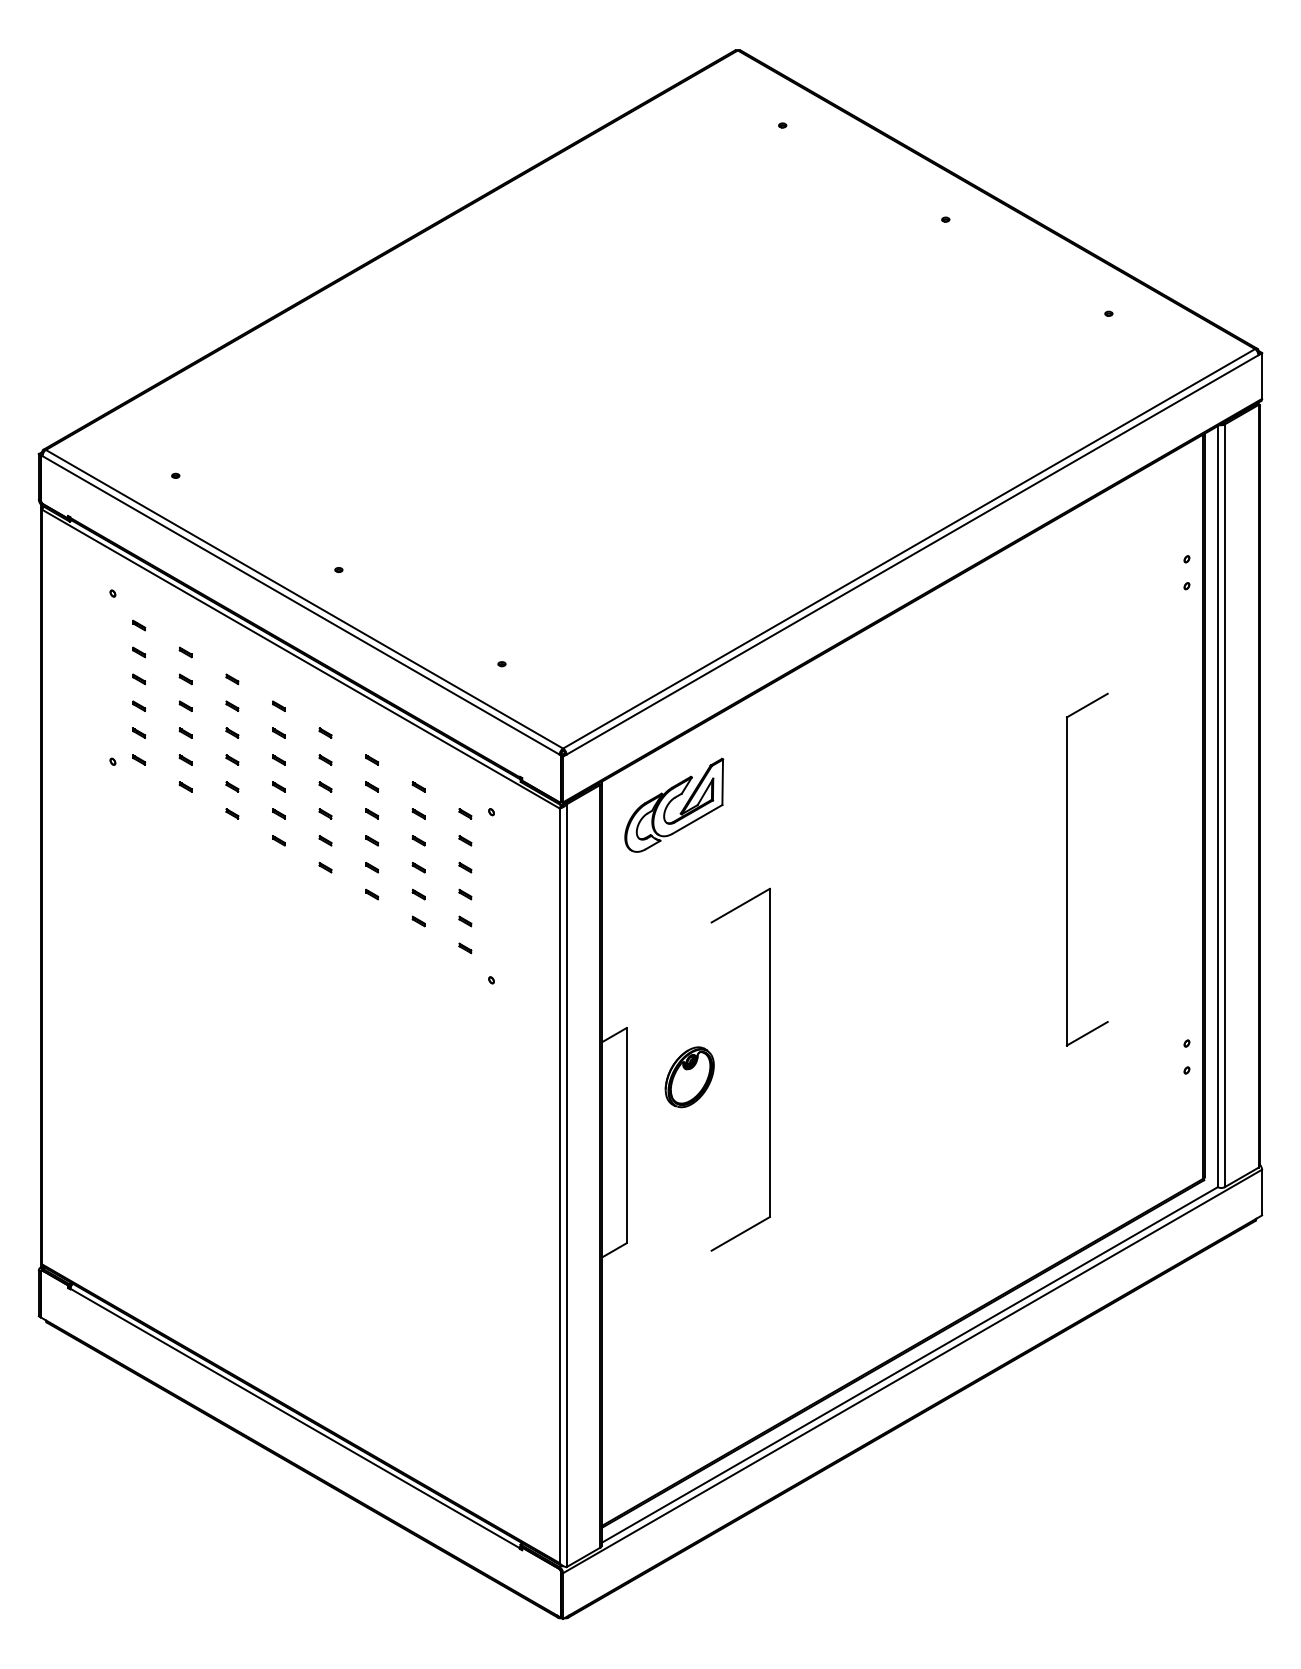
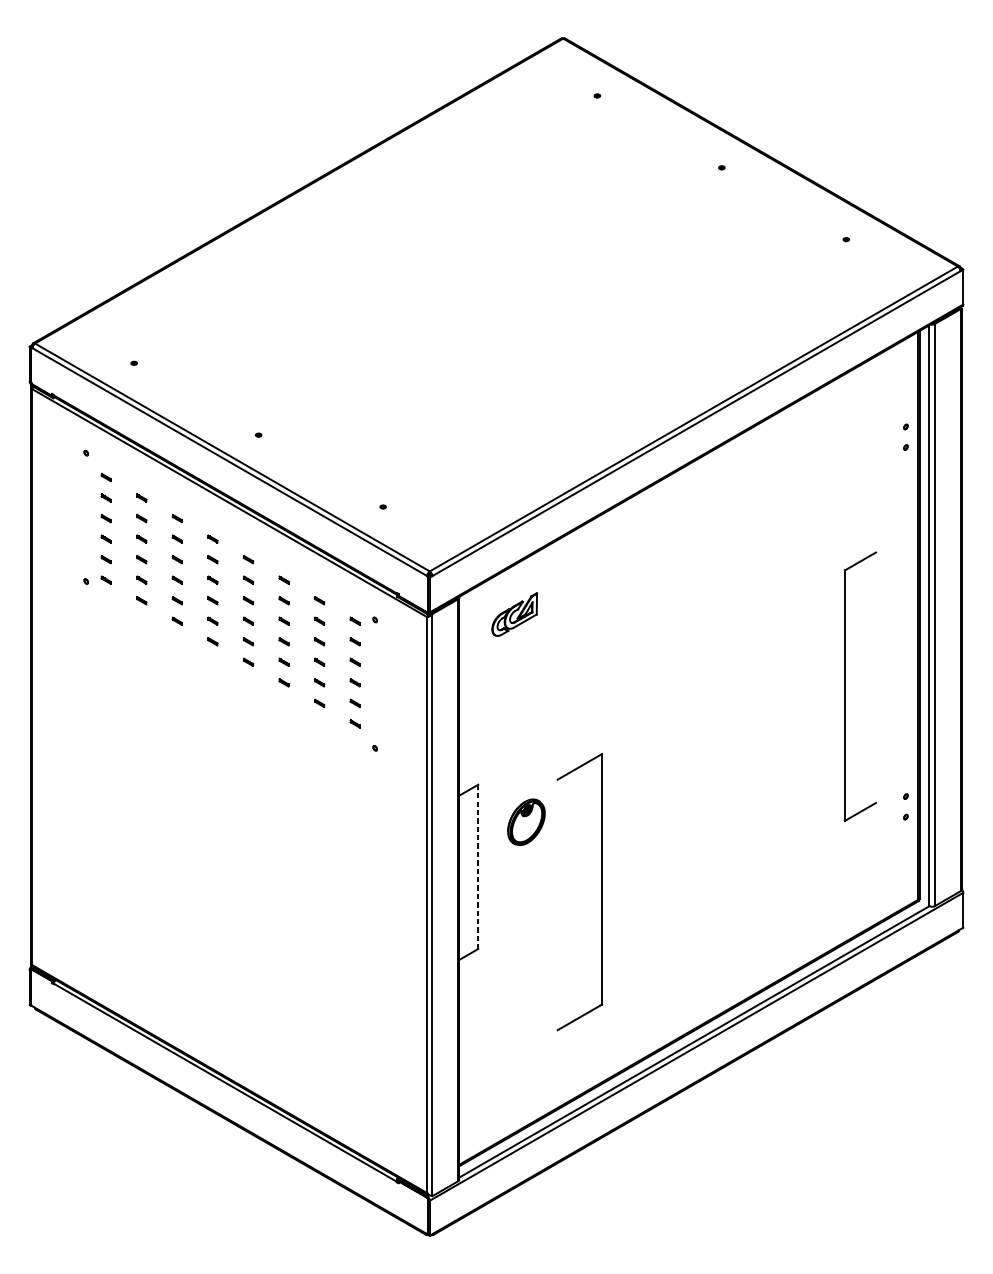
part: (674, 804) -> (514, 614), size x0.6
part: (1067, 869) -> (845, 686), moved
part: (769, 1069) -> (601, 891), moved
line: (626, 1135) -> (478, 866), solid -> dashed

